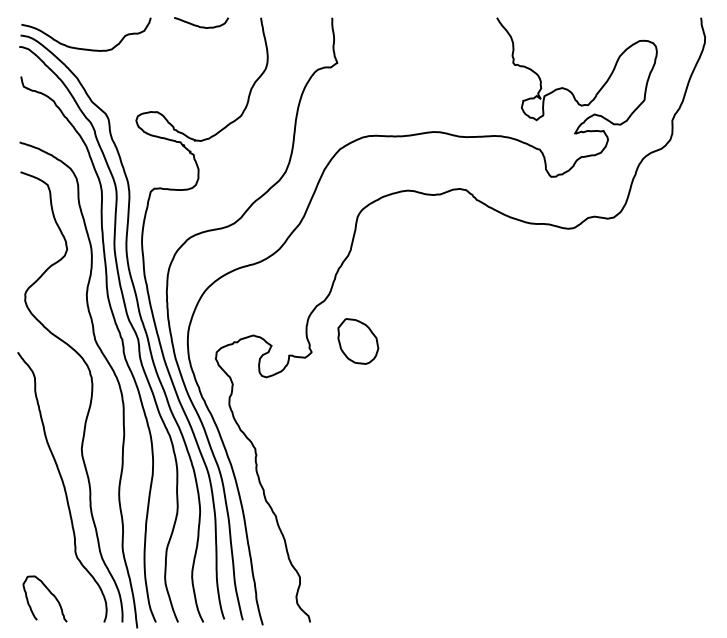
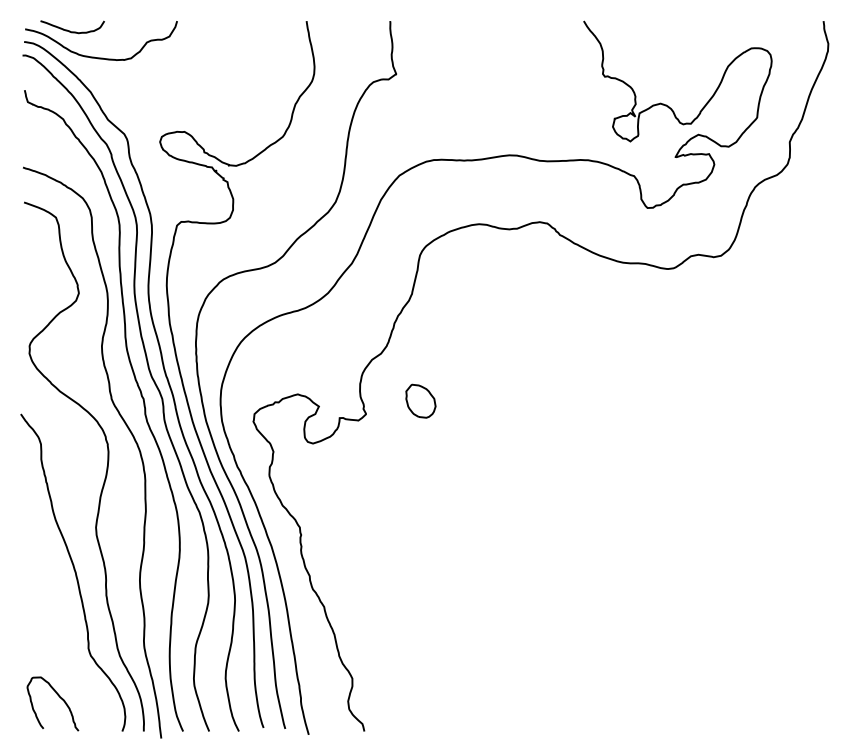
curve: (199, 25) -> (70, 30), moved
part: (357, 340) -> (420, 400), size x0.62

